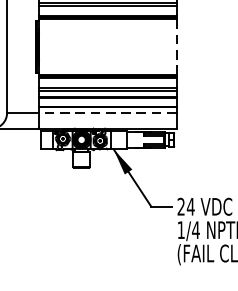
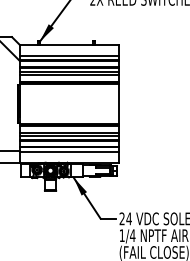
line: (176, 46) -> (118, 103), dashed -> solid
line: (107, 113) -> (69, 151), dashed -> solid

